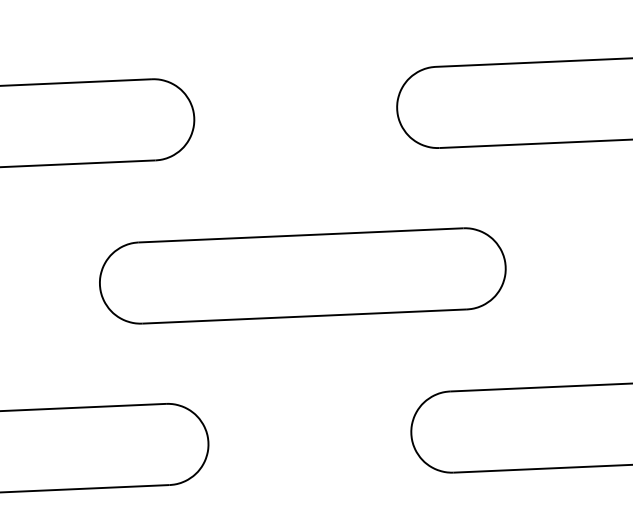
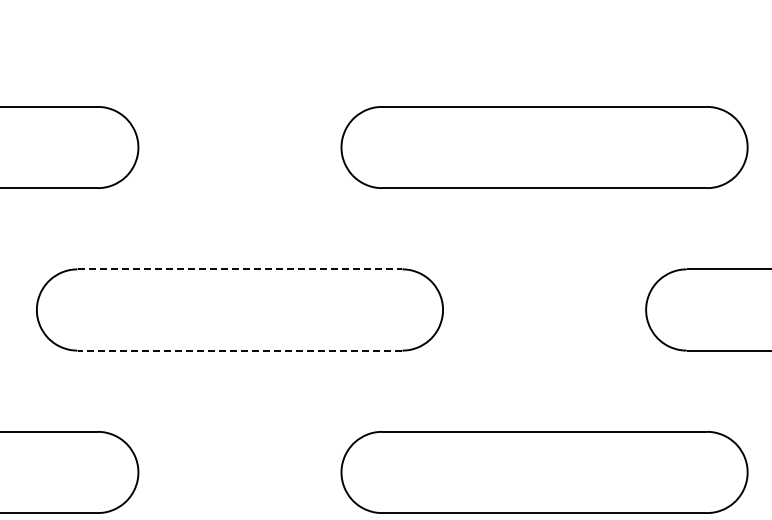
line: (301, 235) -> (240, 269), solid -> dashed
line: (304, 316) -> (239, 350), solid -> dashed

